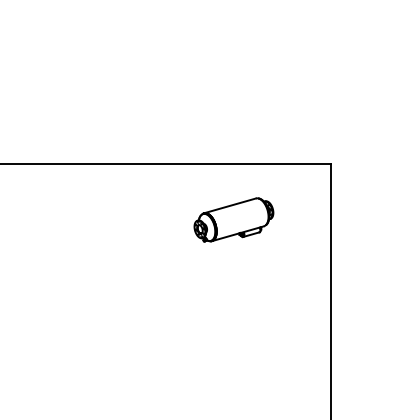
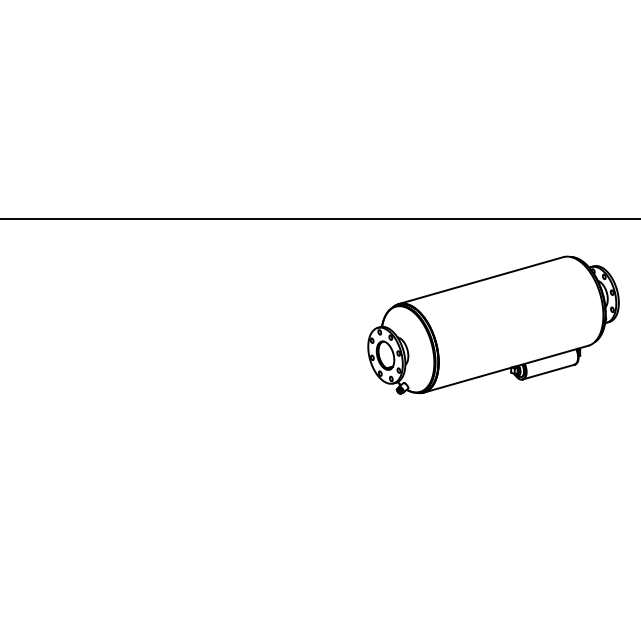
part: (233, 219) -> (492, 324), size x1.67

